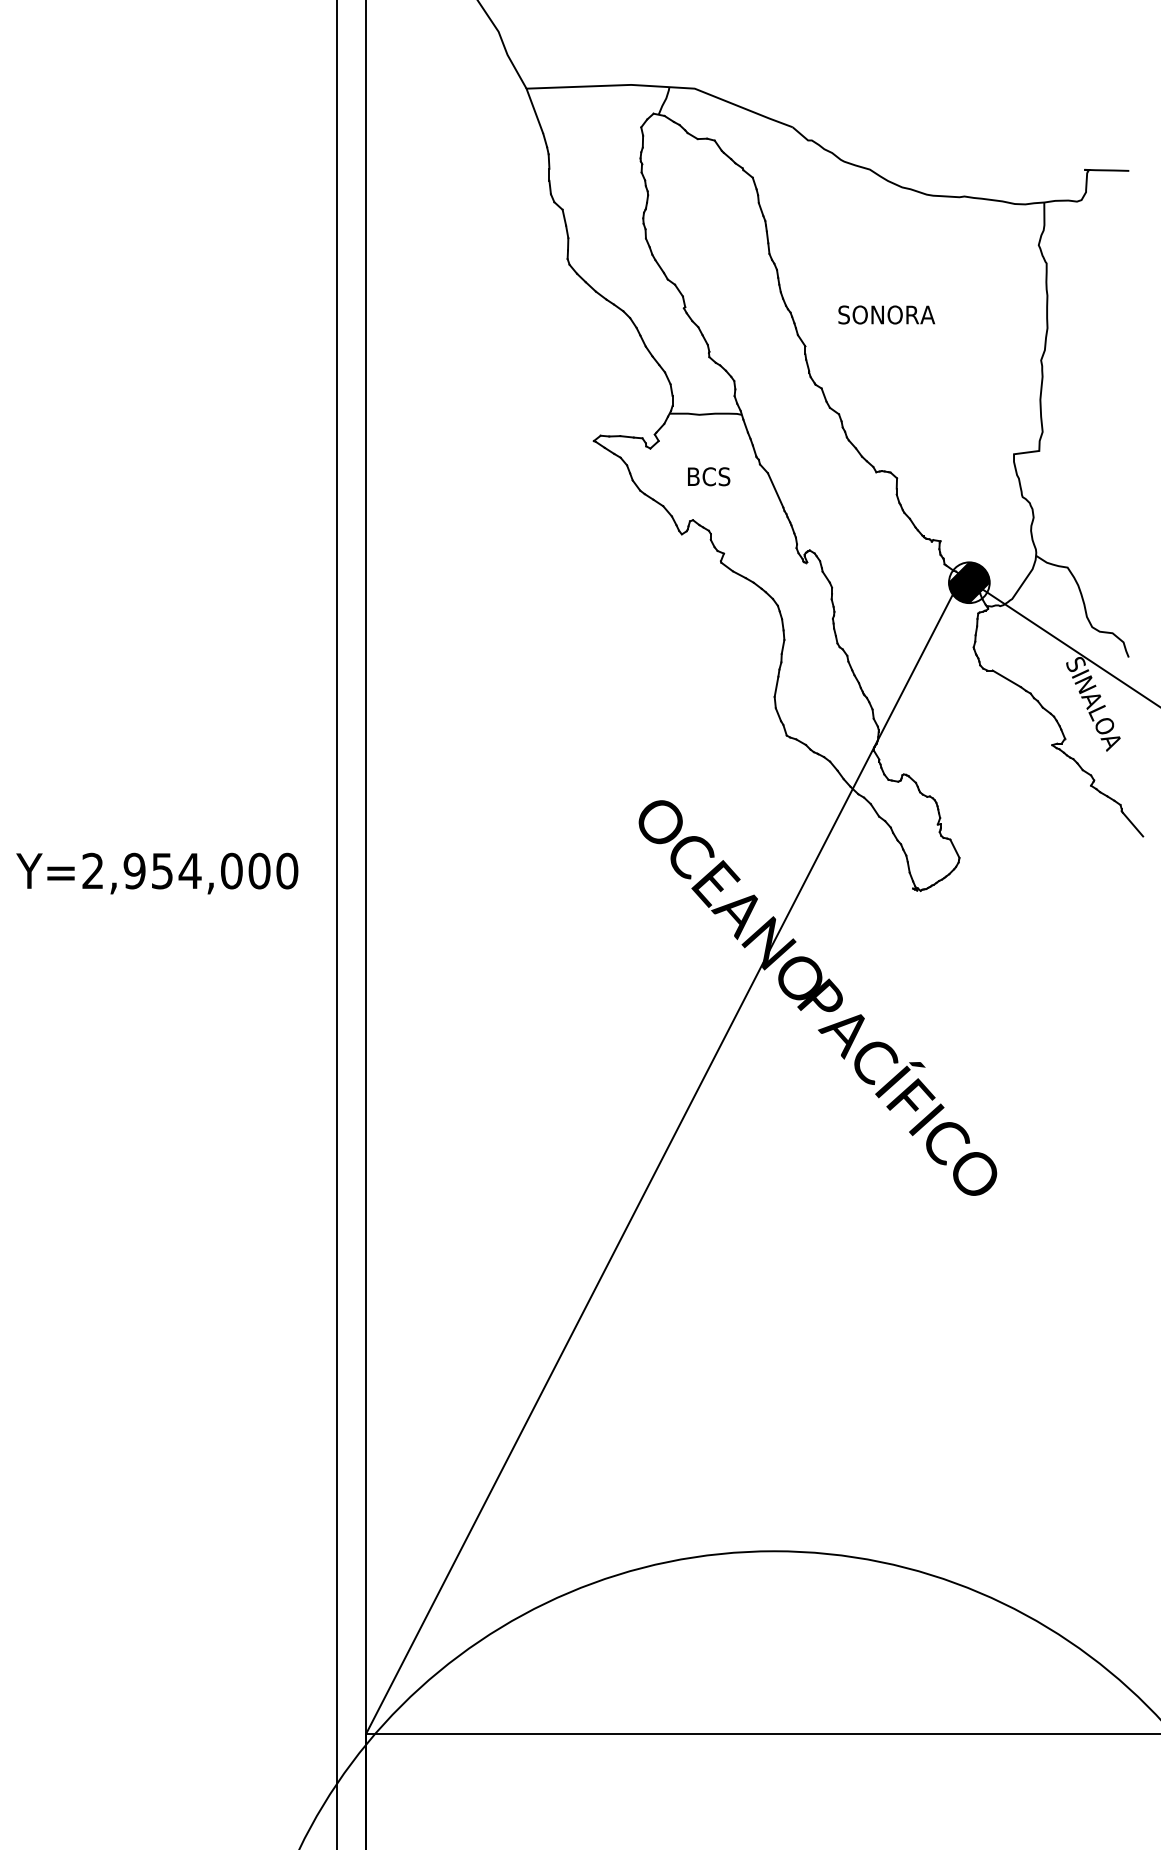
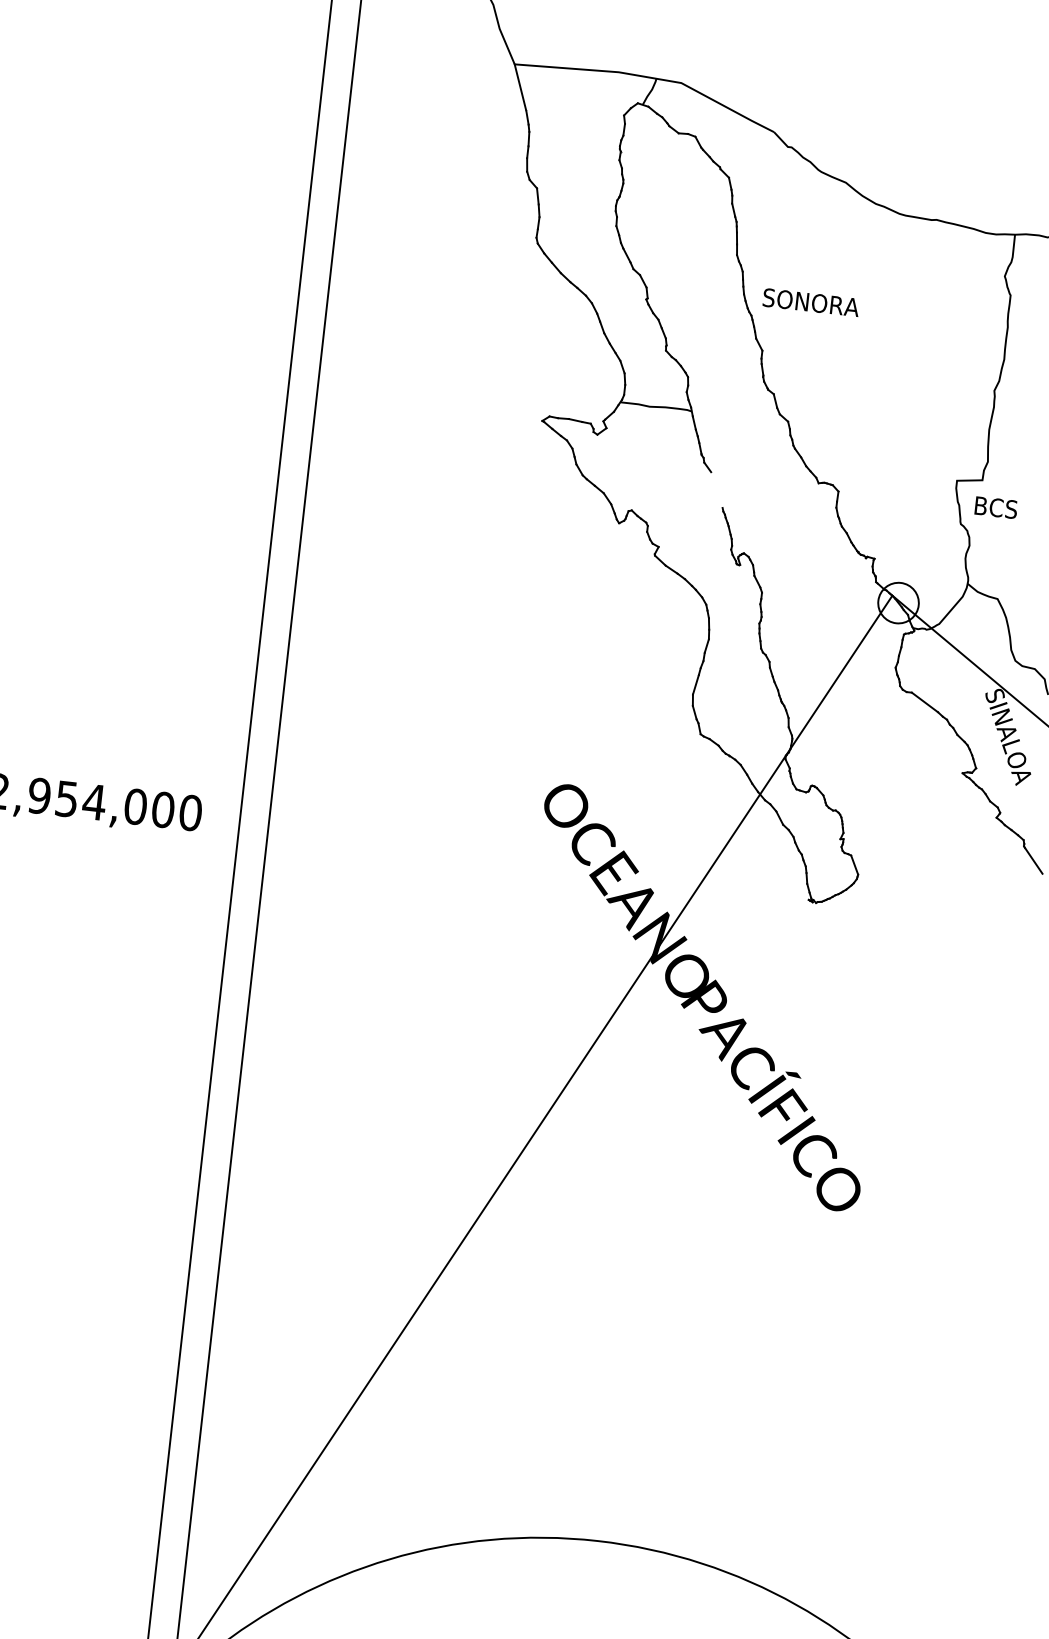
text: (886, 314) -> (811, 302), moved
text: (709, 476) -> (996, 507), moved
line: (775, 490) -> (716, 490), removed
hatch: (968, 582) -> (897, 602), removed

